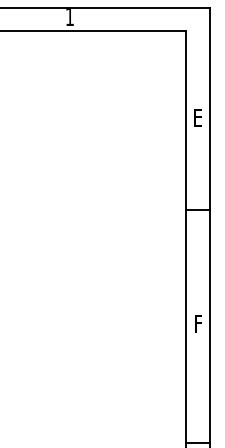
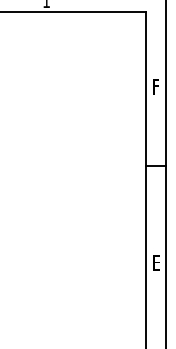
text: (197, 117) -> (155, 86), E -> F
text: (197, 323) -> (155, 262), F -> E

